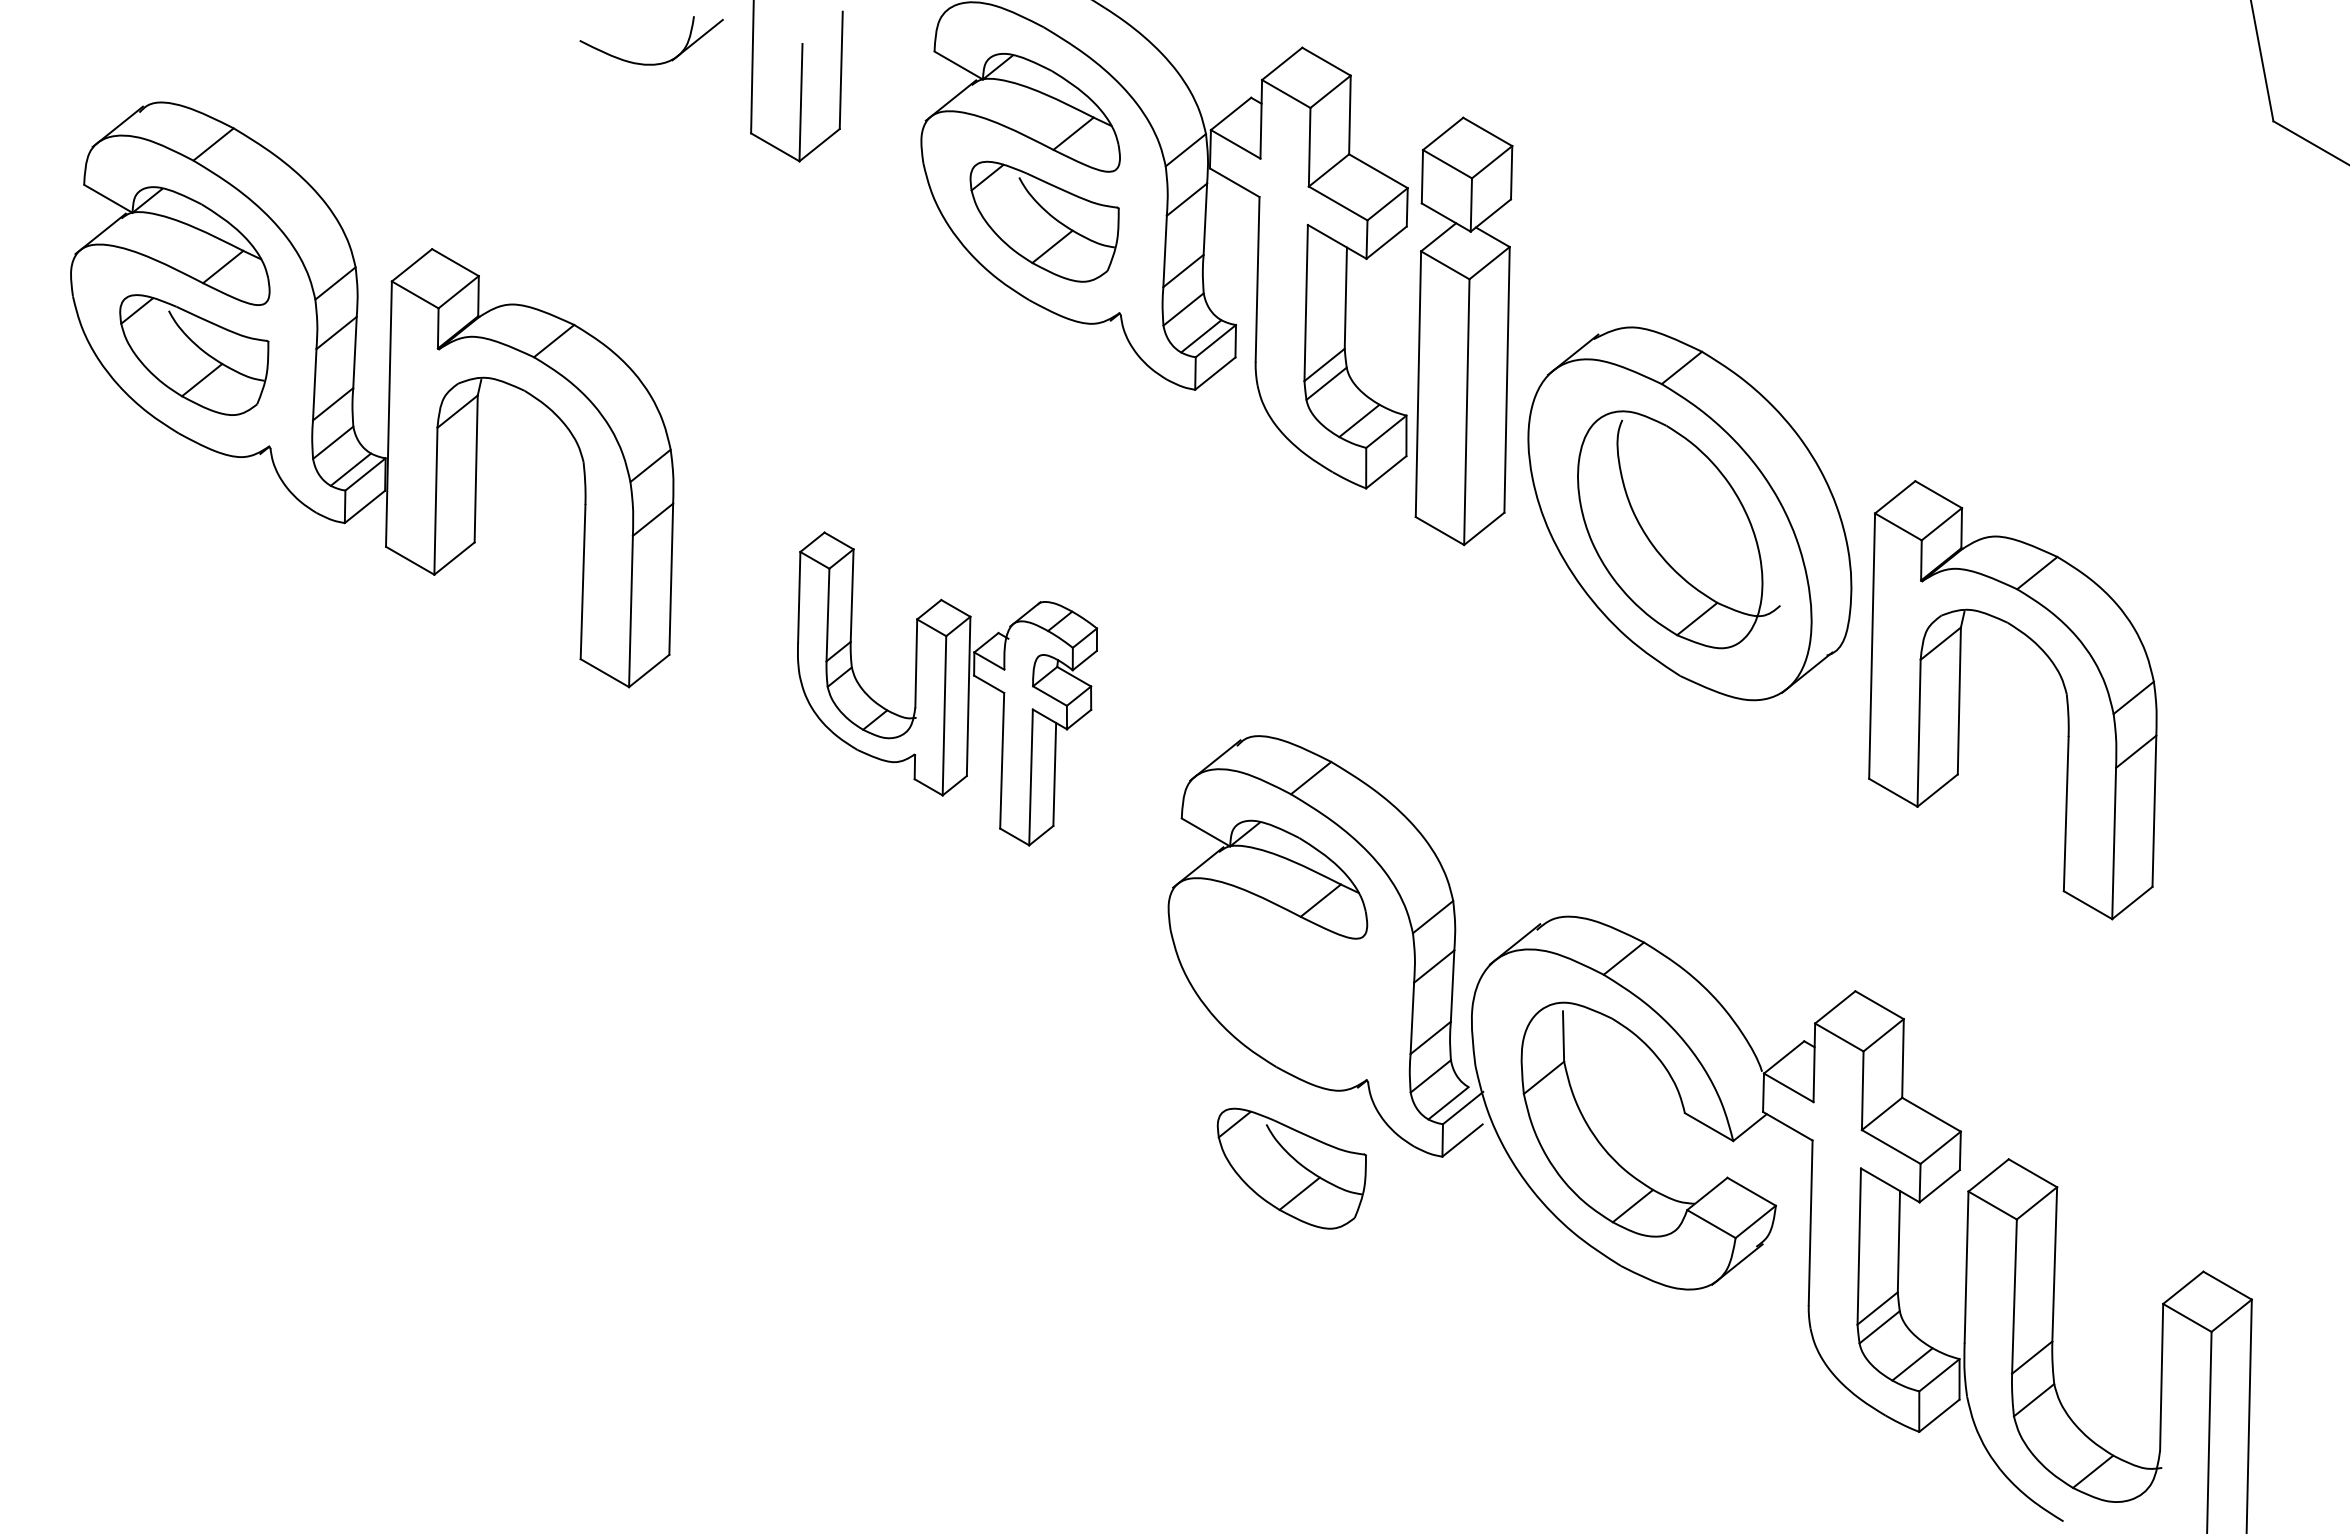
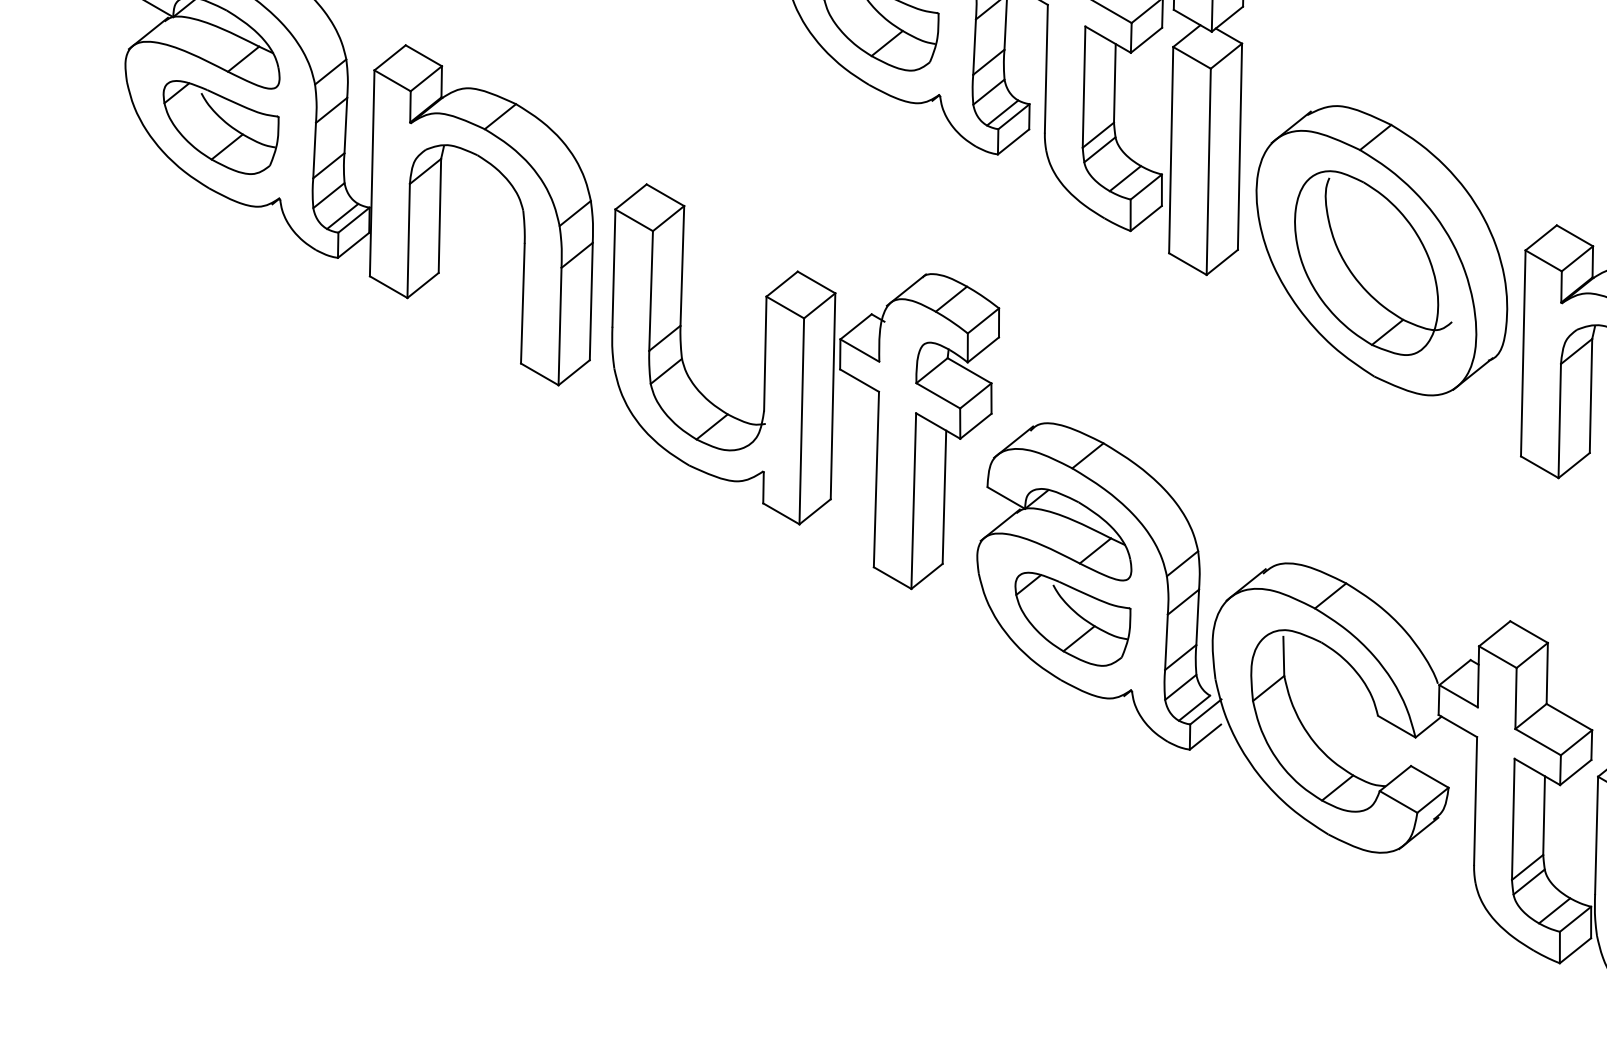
part: (947, 688) -> (805, 386), size x1.67
part: (1291, 1168) -> (1072, 619), moved

